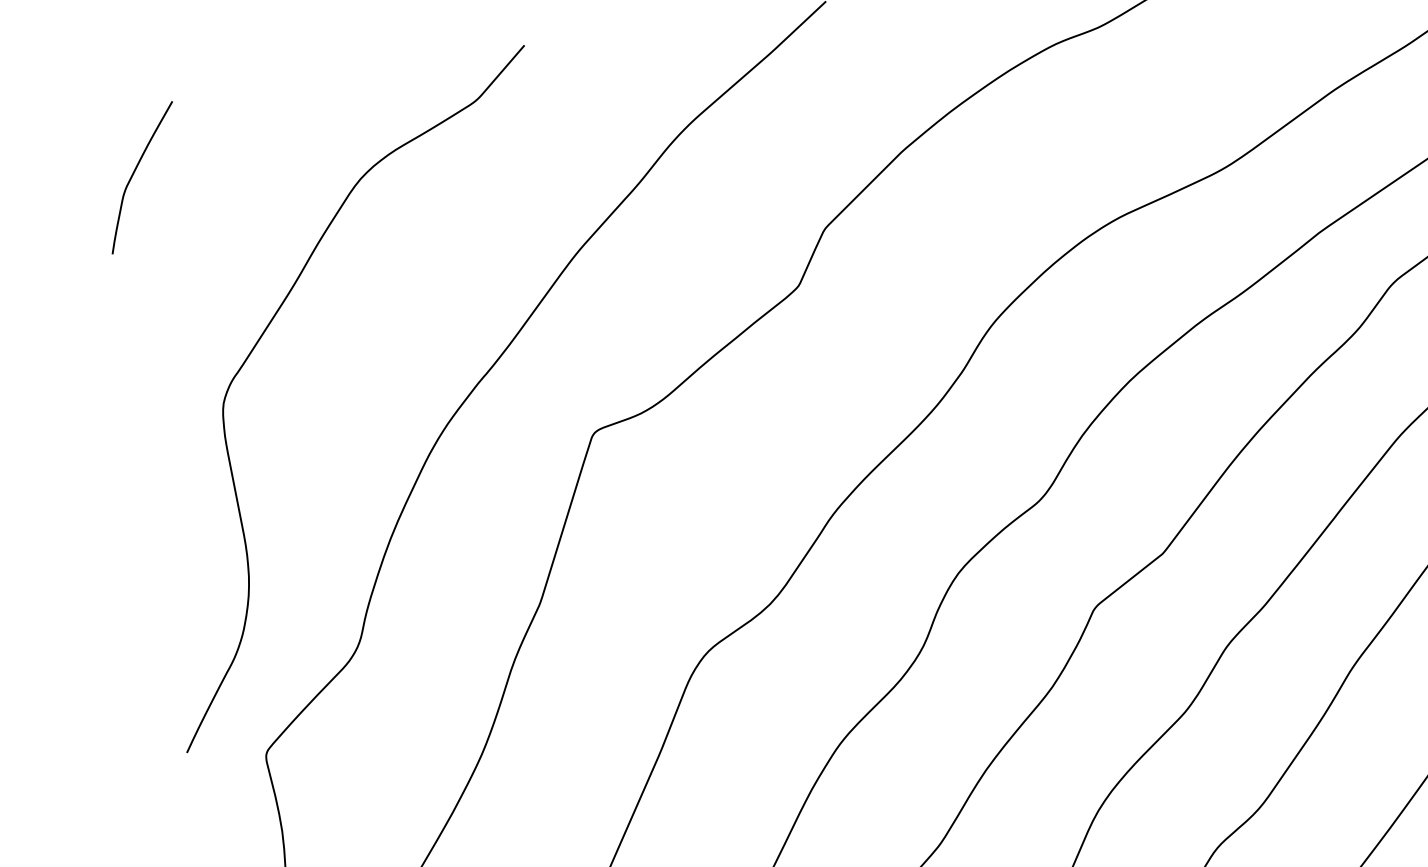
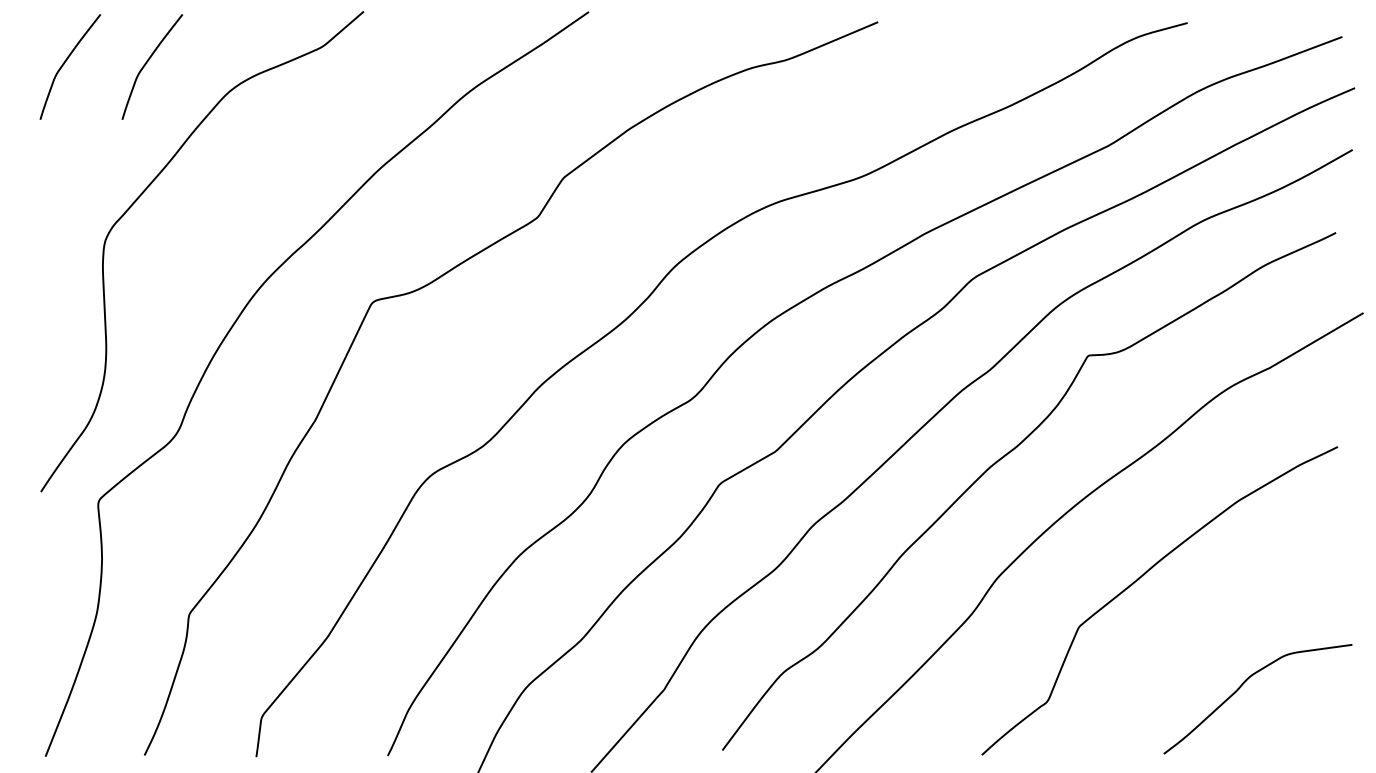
curve: (244, 157) -> (147, 63), added

